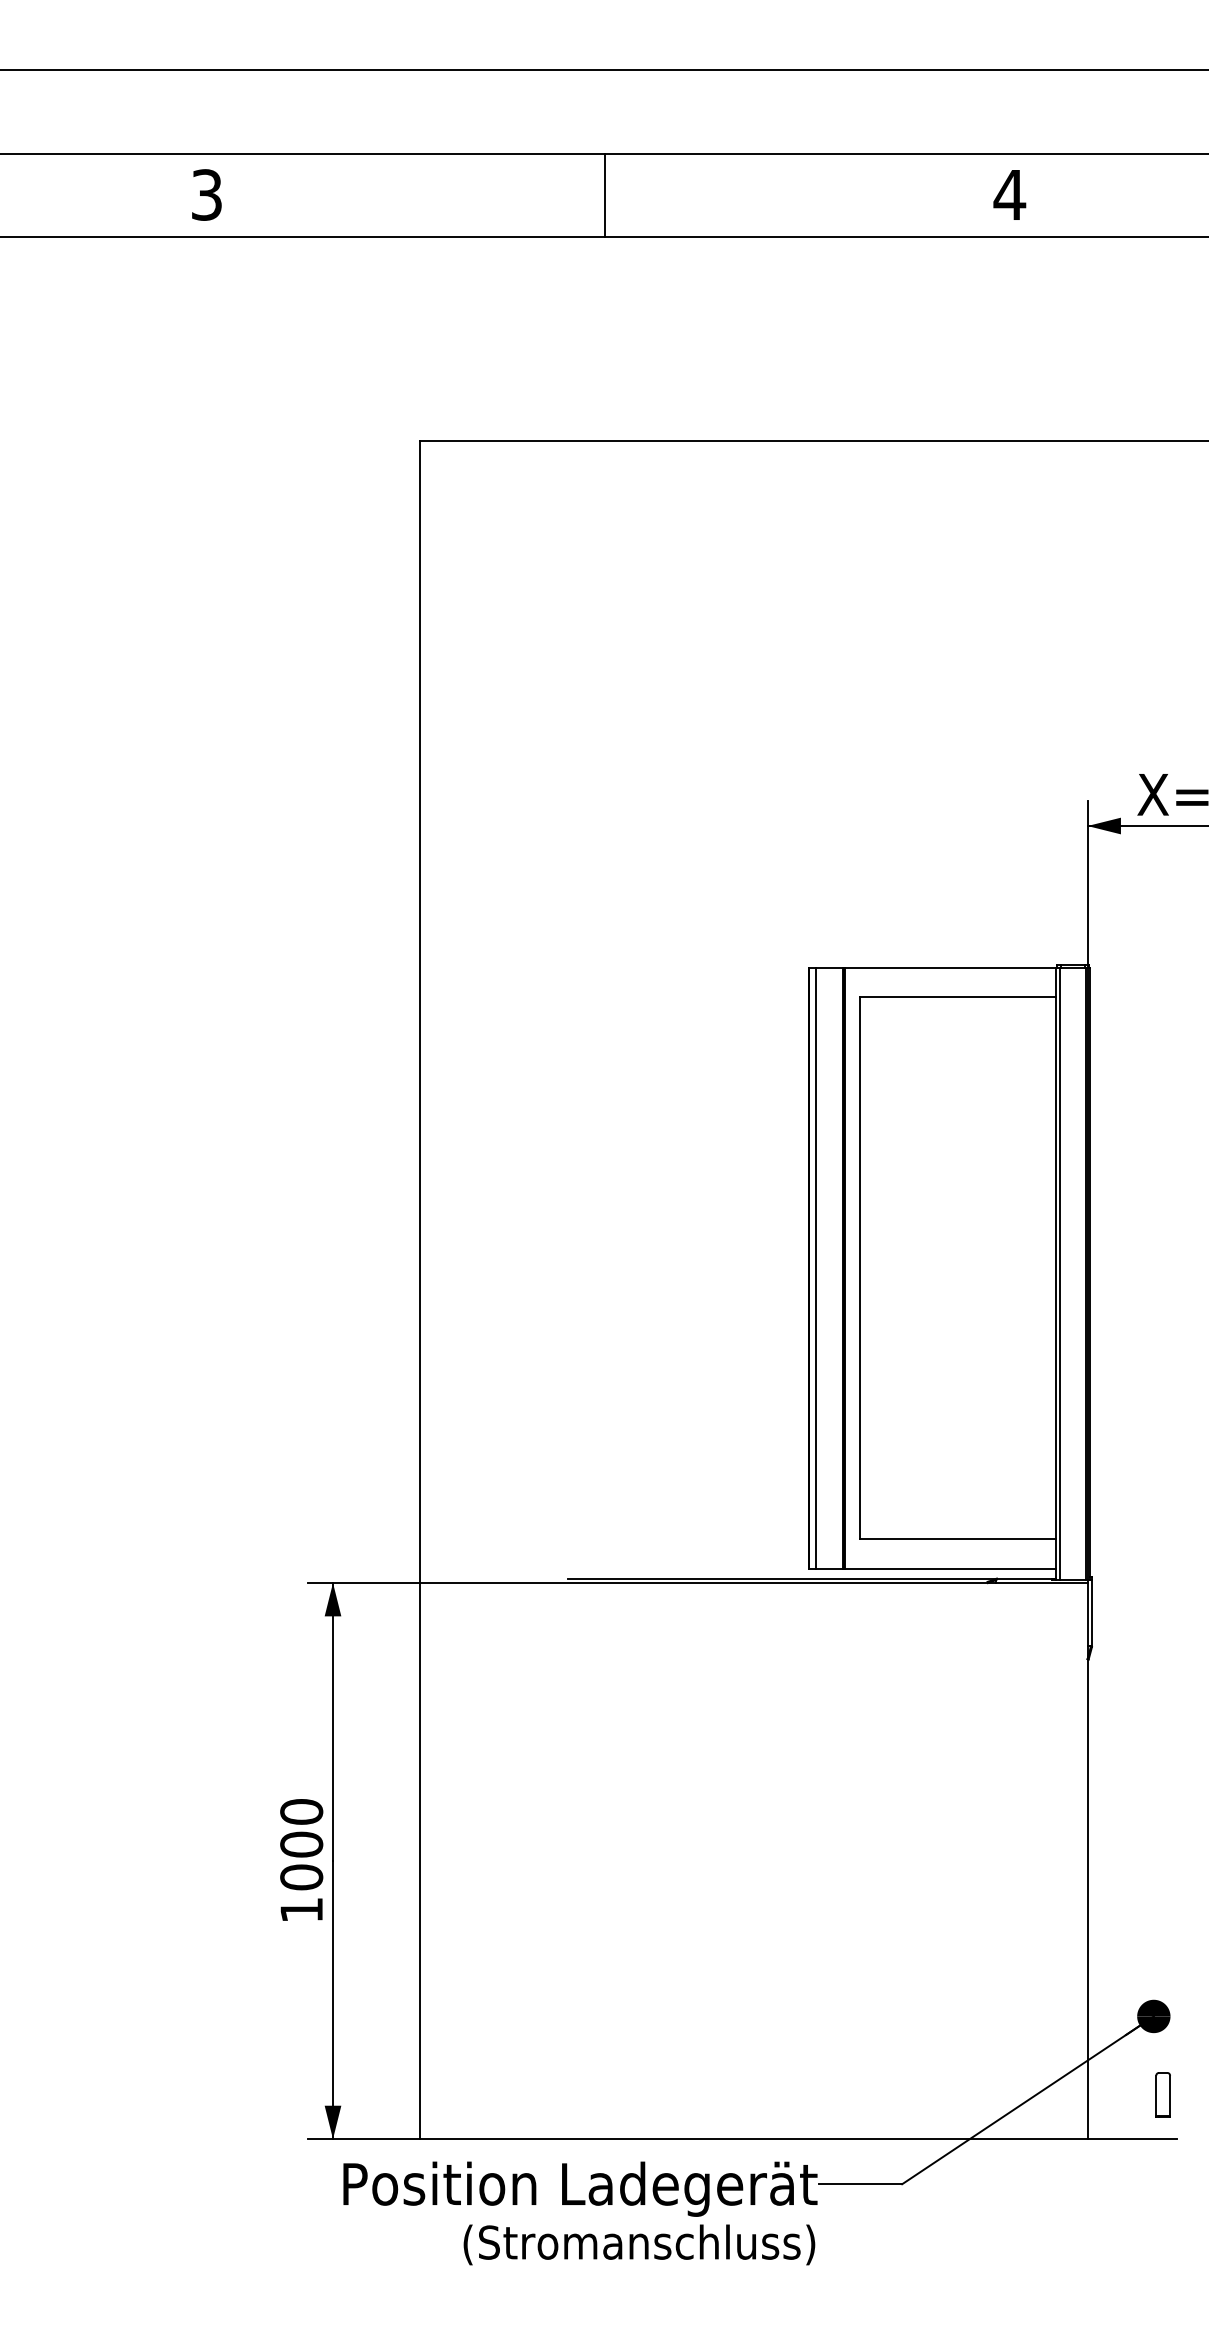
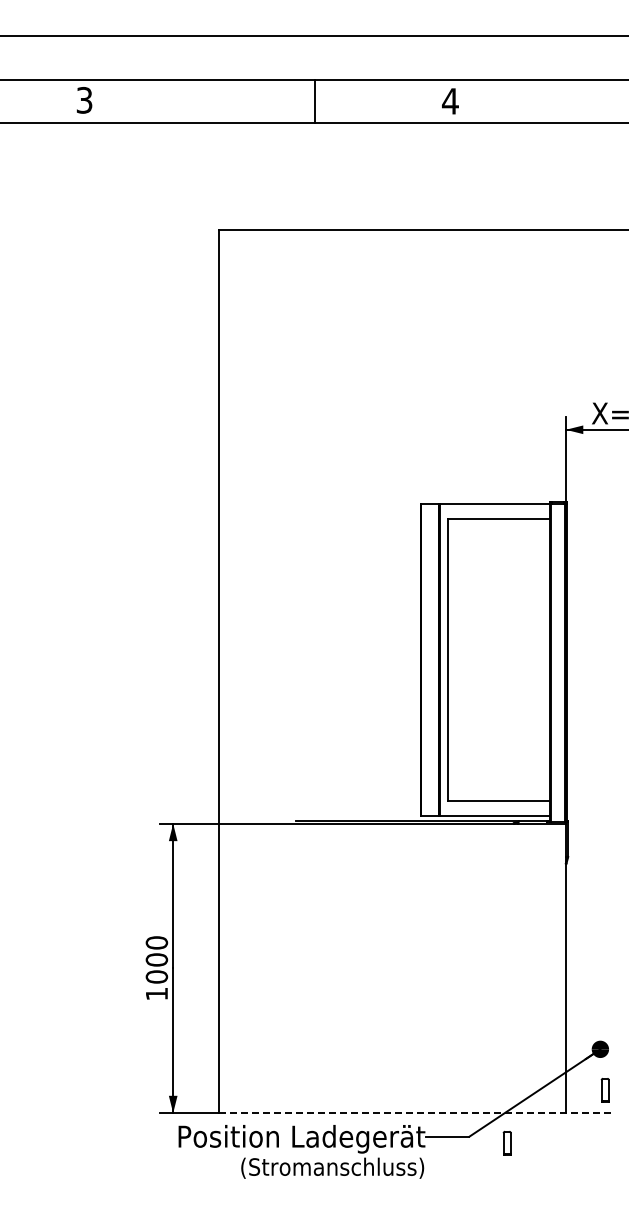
text: (206, 195) -> (84, 100), moved
text: (1009, 195) -> (450, 101), moved
line: (815, 1267) -> (424, 659), removed
line: (798, 2139) -> (415, 1113), solid -> dashed
part: (973, 2197) -> (506, 1143), added

